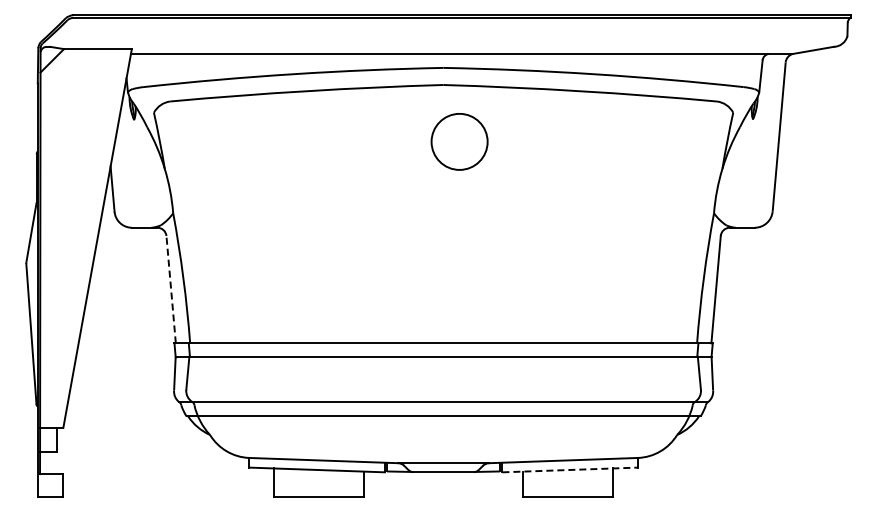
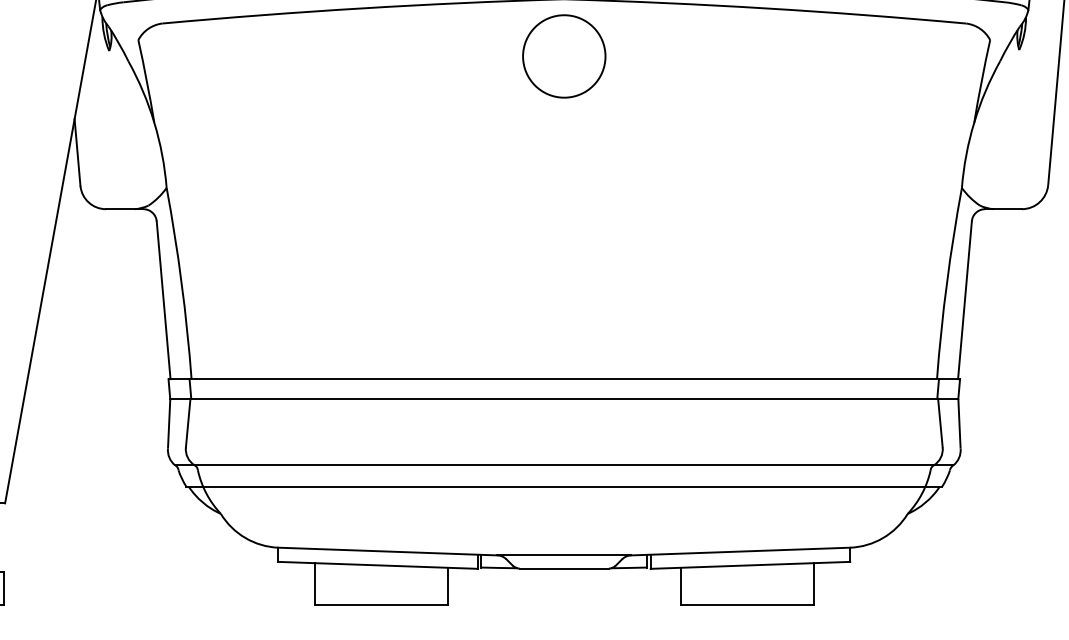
circle: (459, 141) -> (564, 55), moved
line: (171, 289) -> (164, 299), dashed -> solid
line: (570, 469) -> (750, 564), dashed -> solid

